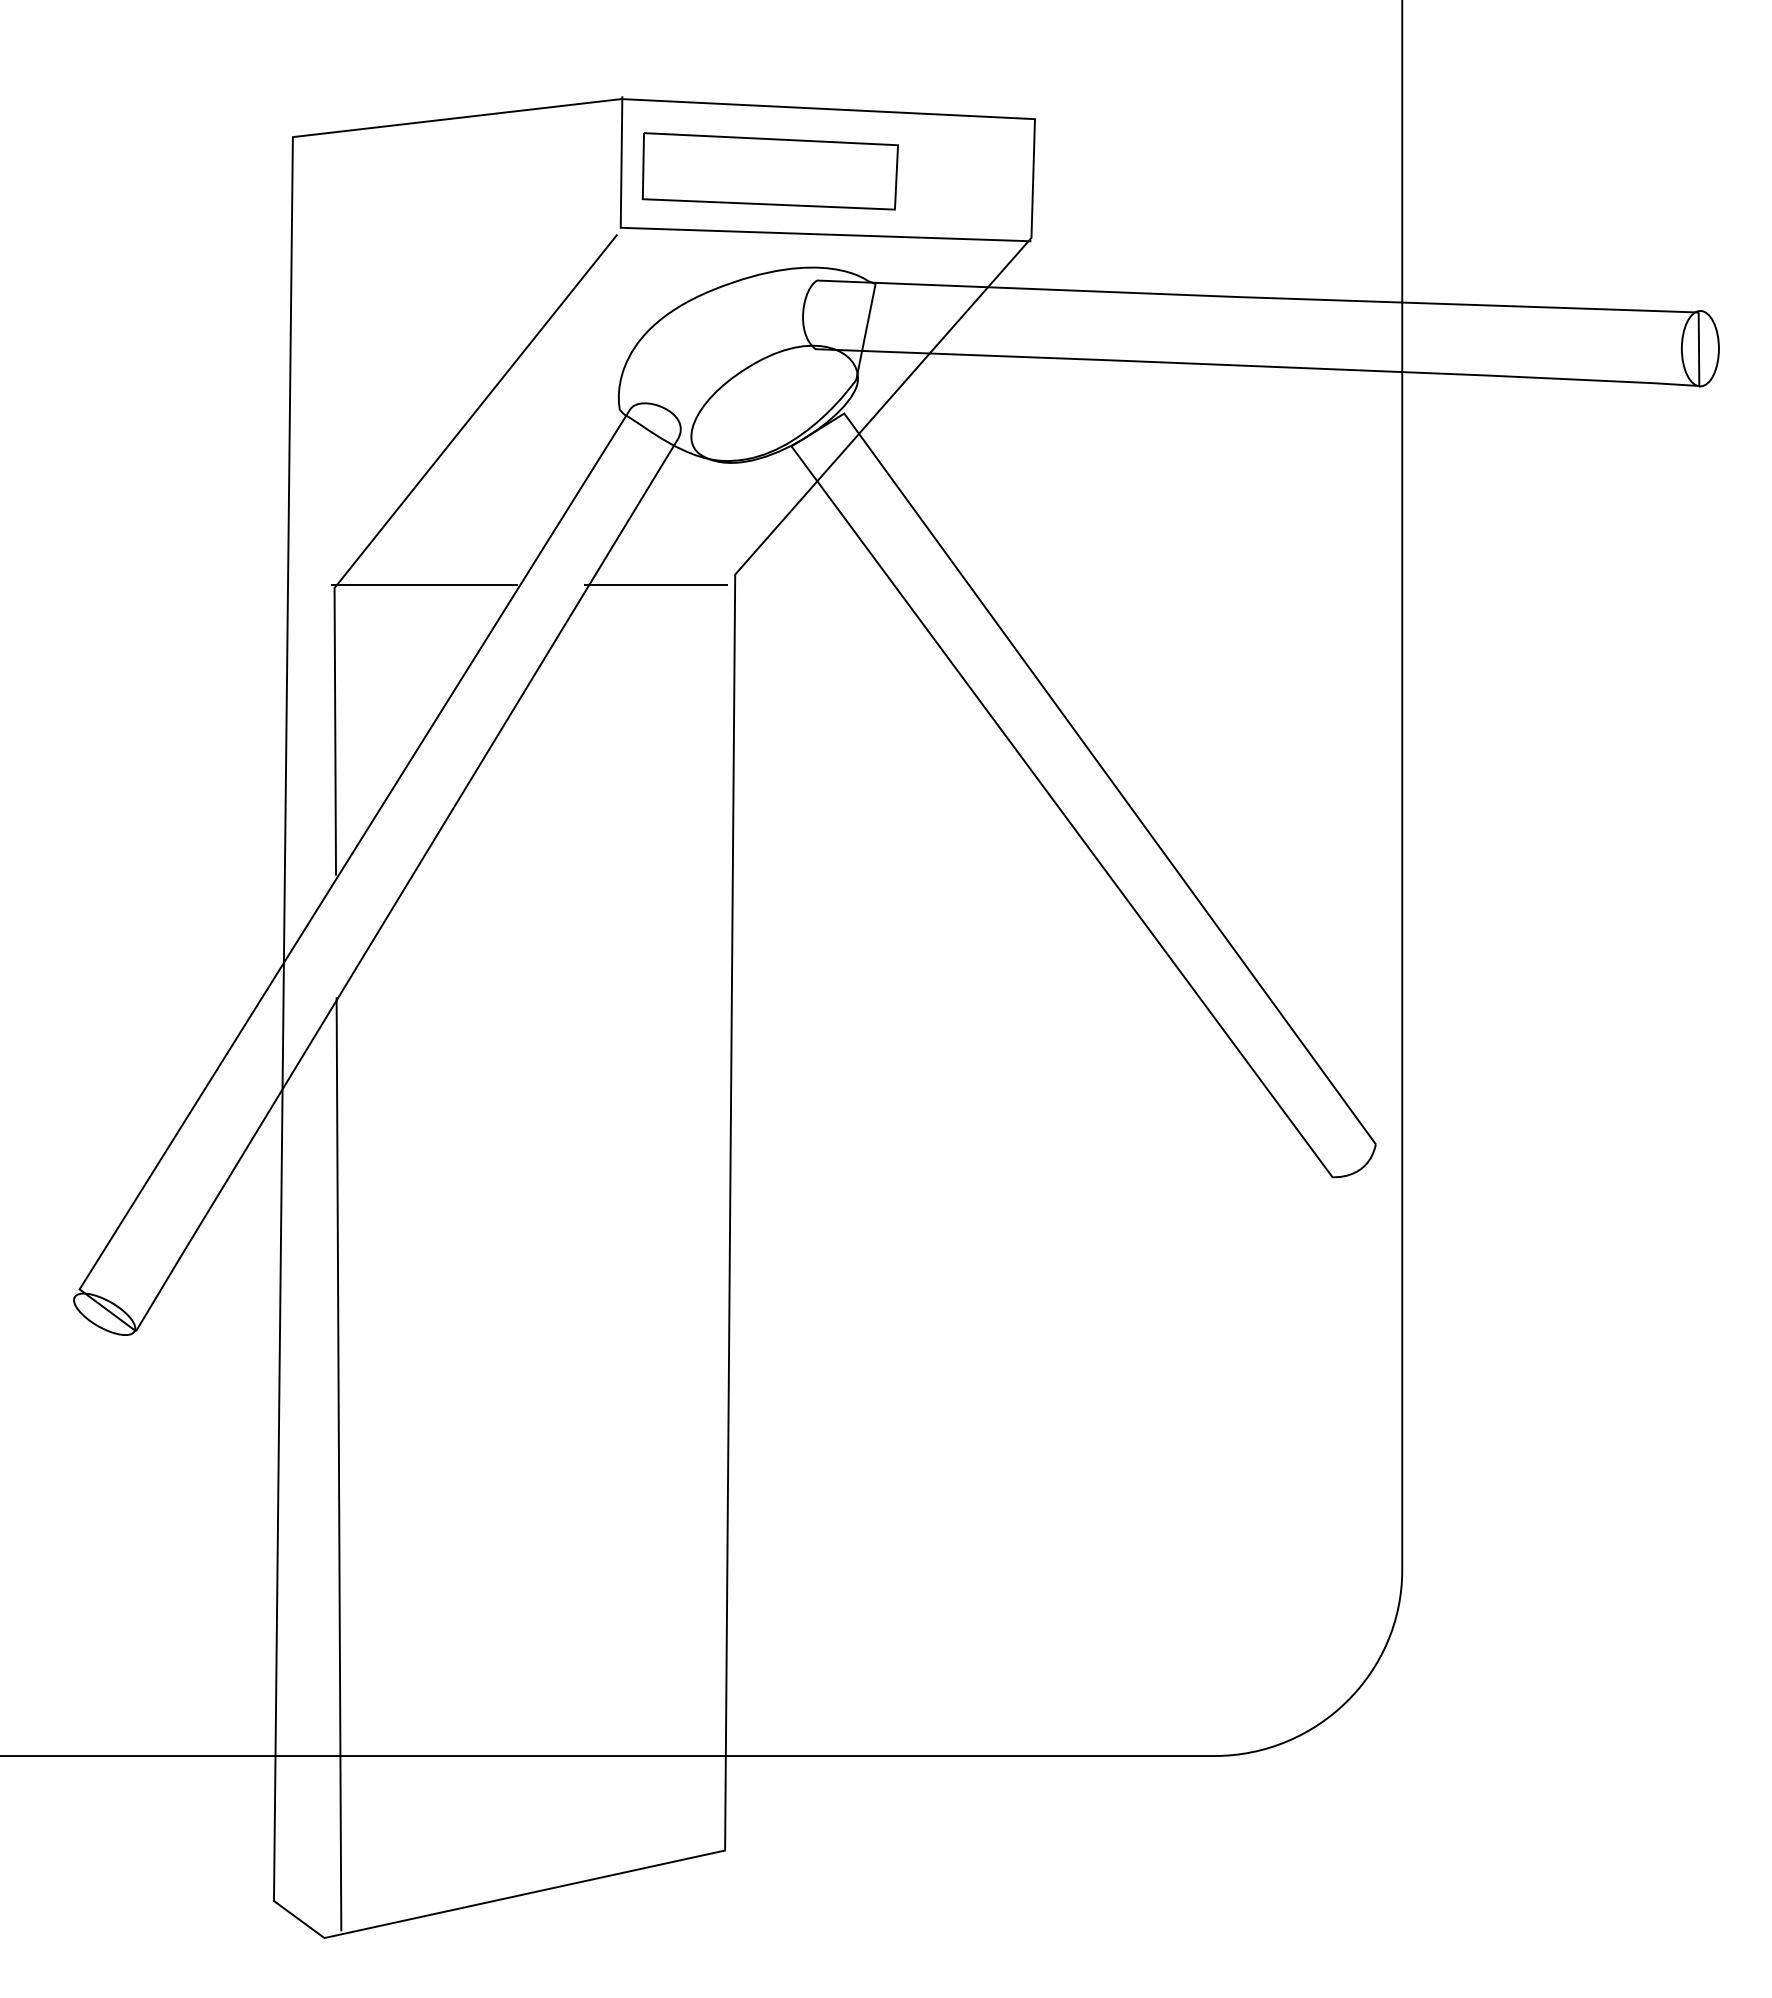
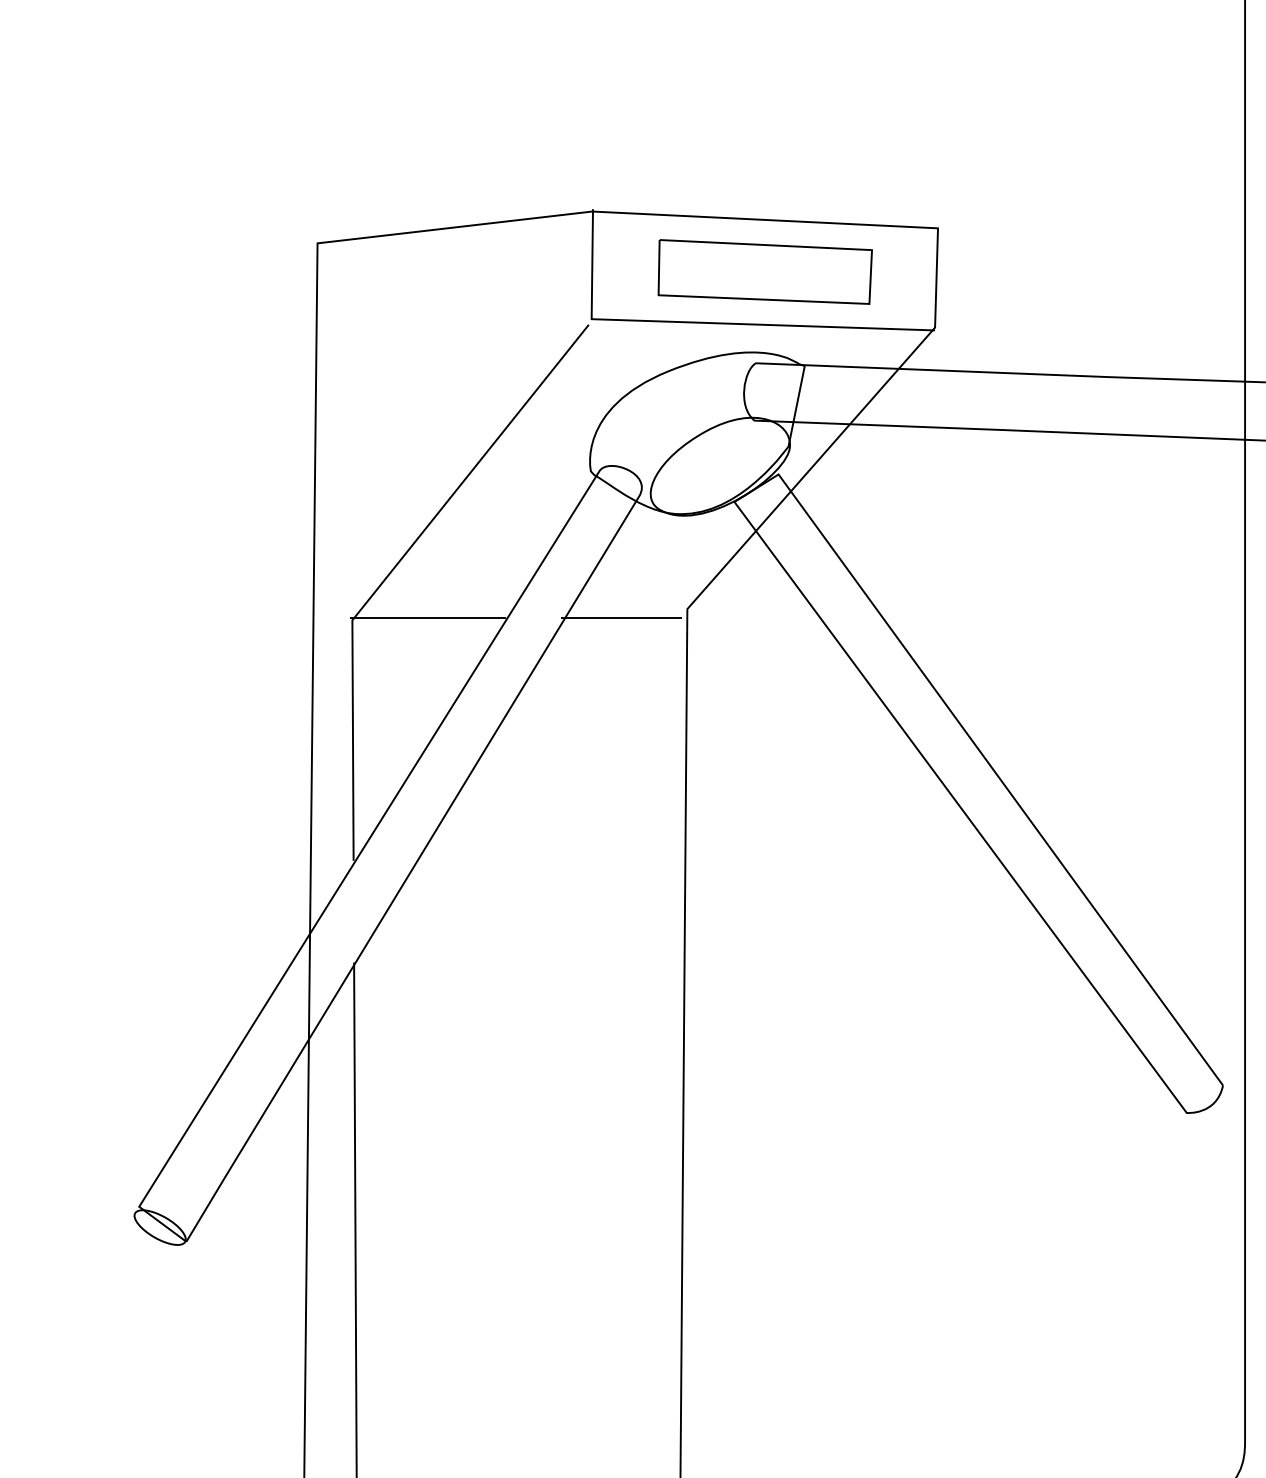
part: (769, 171) -> (764, 272), moved

